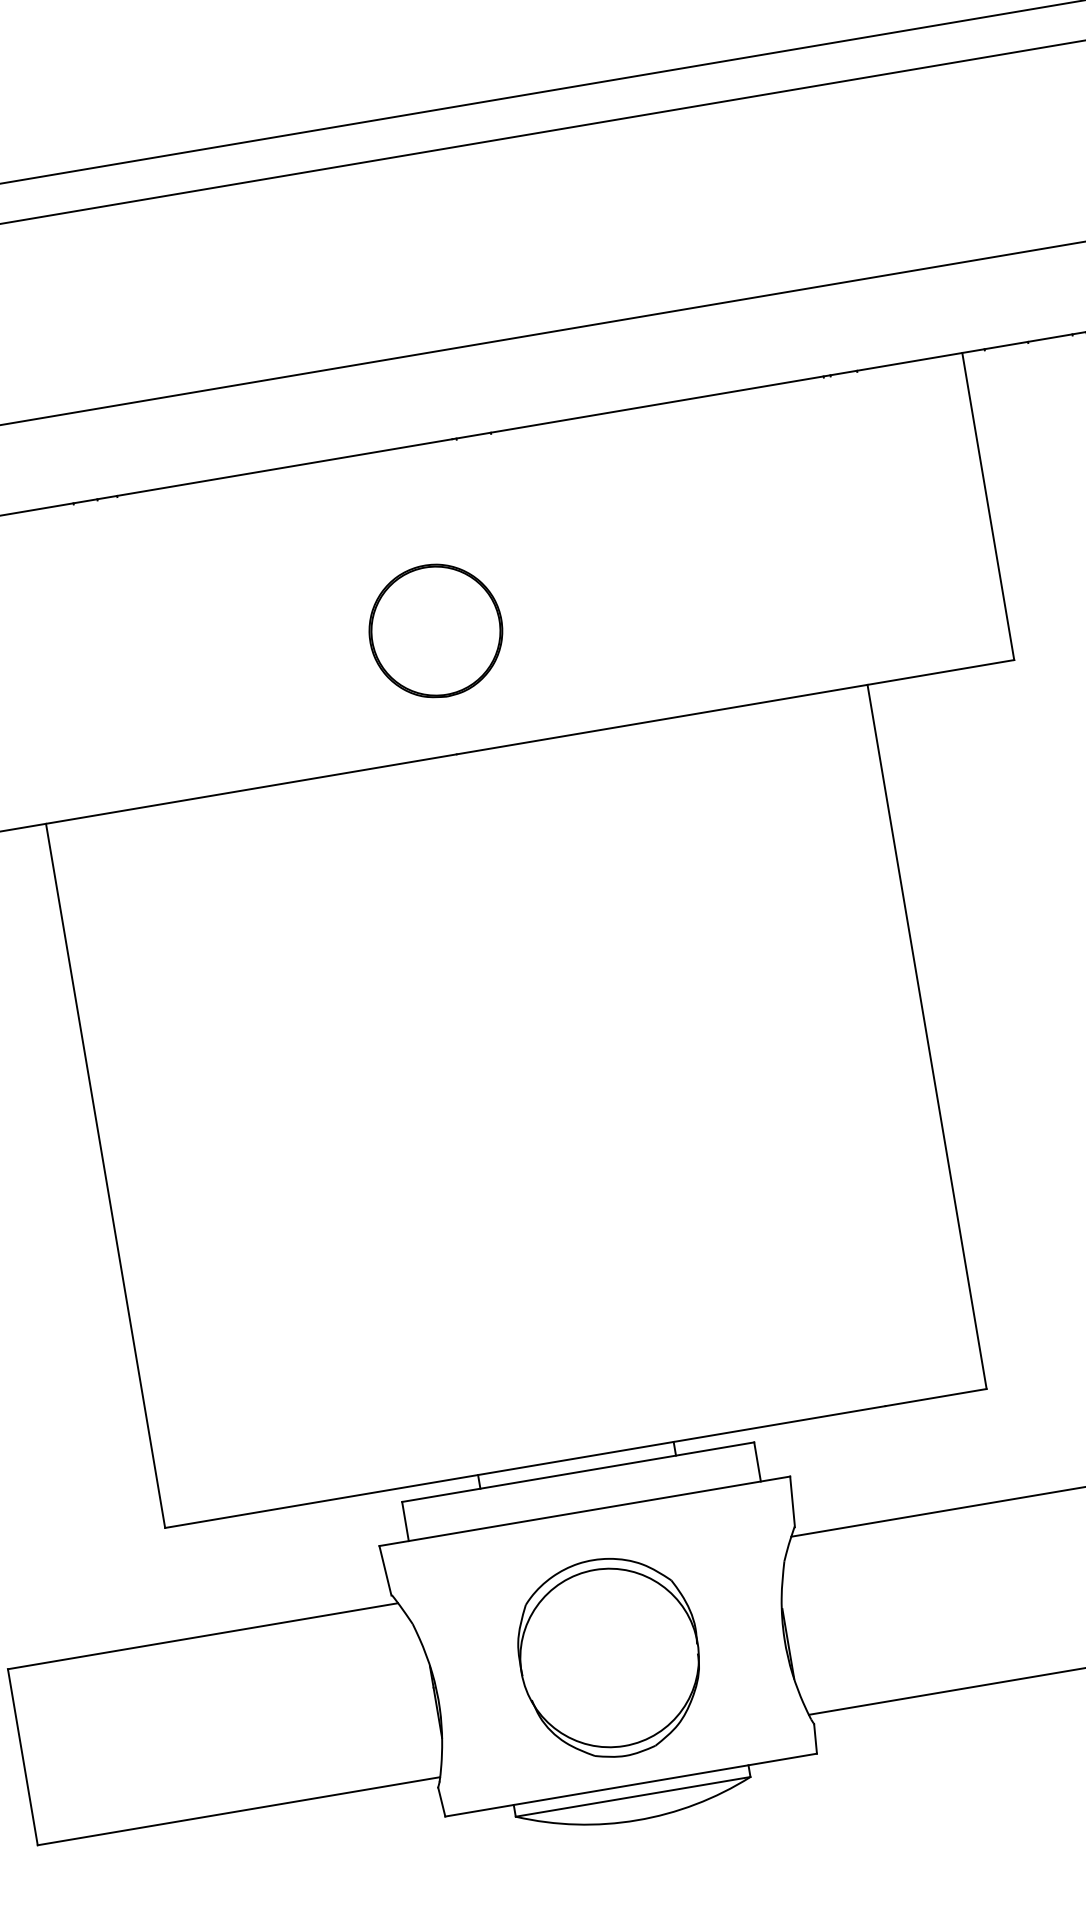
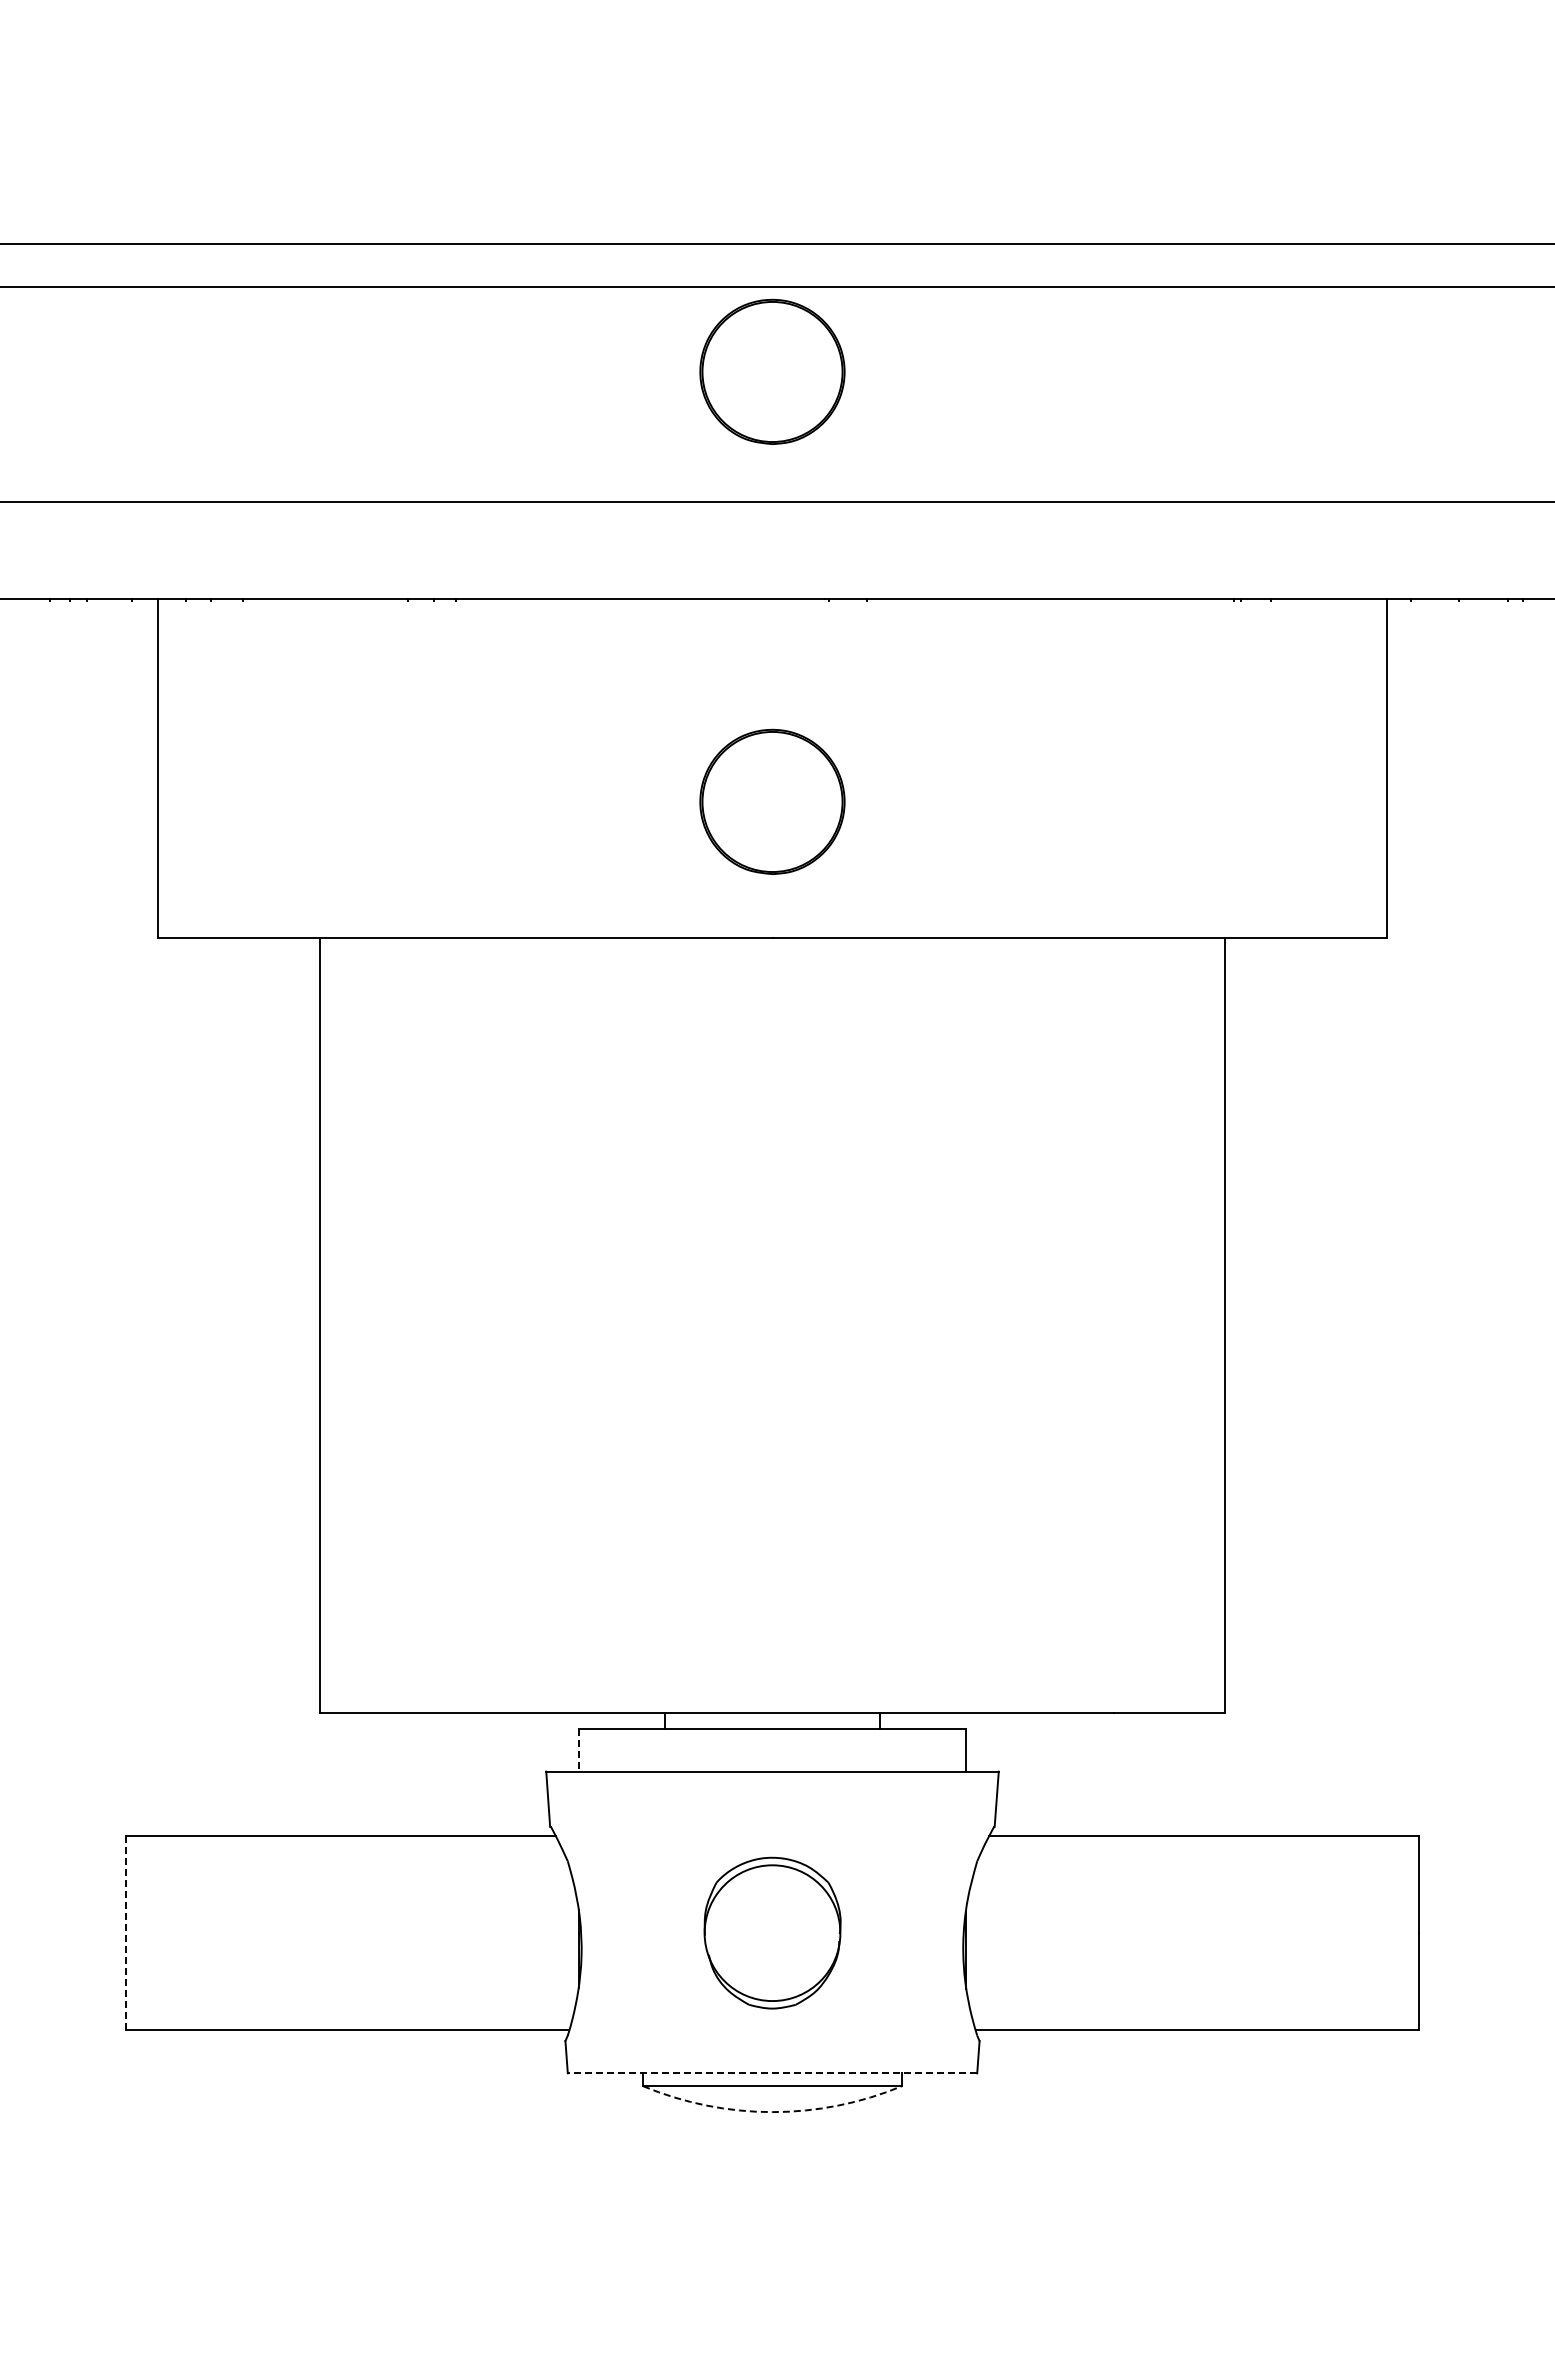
part: (369, 240) -> (772, 371), added
line: (405, 1521) -> (578, 1750), solid -> dashed
part: (609, 1657) -> (772, 1932), size x0.7
line: (23, 1757) -> (126, 1933), solid -> dashed
line: (631, 1785) -> (772, 2073), solid -> dashed
arc: (637, 1820) -> (772, 2112), solid -> dashed

